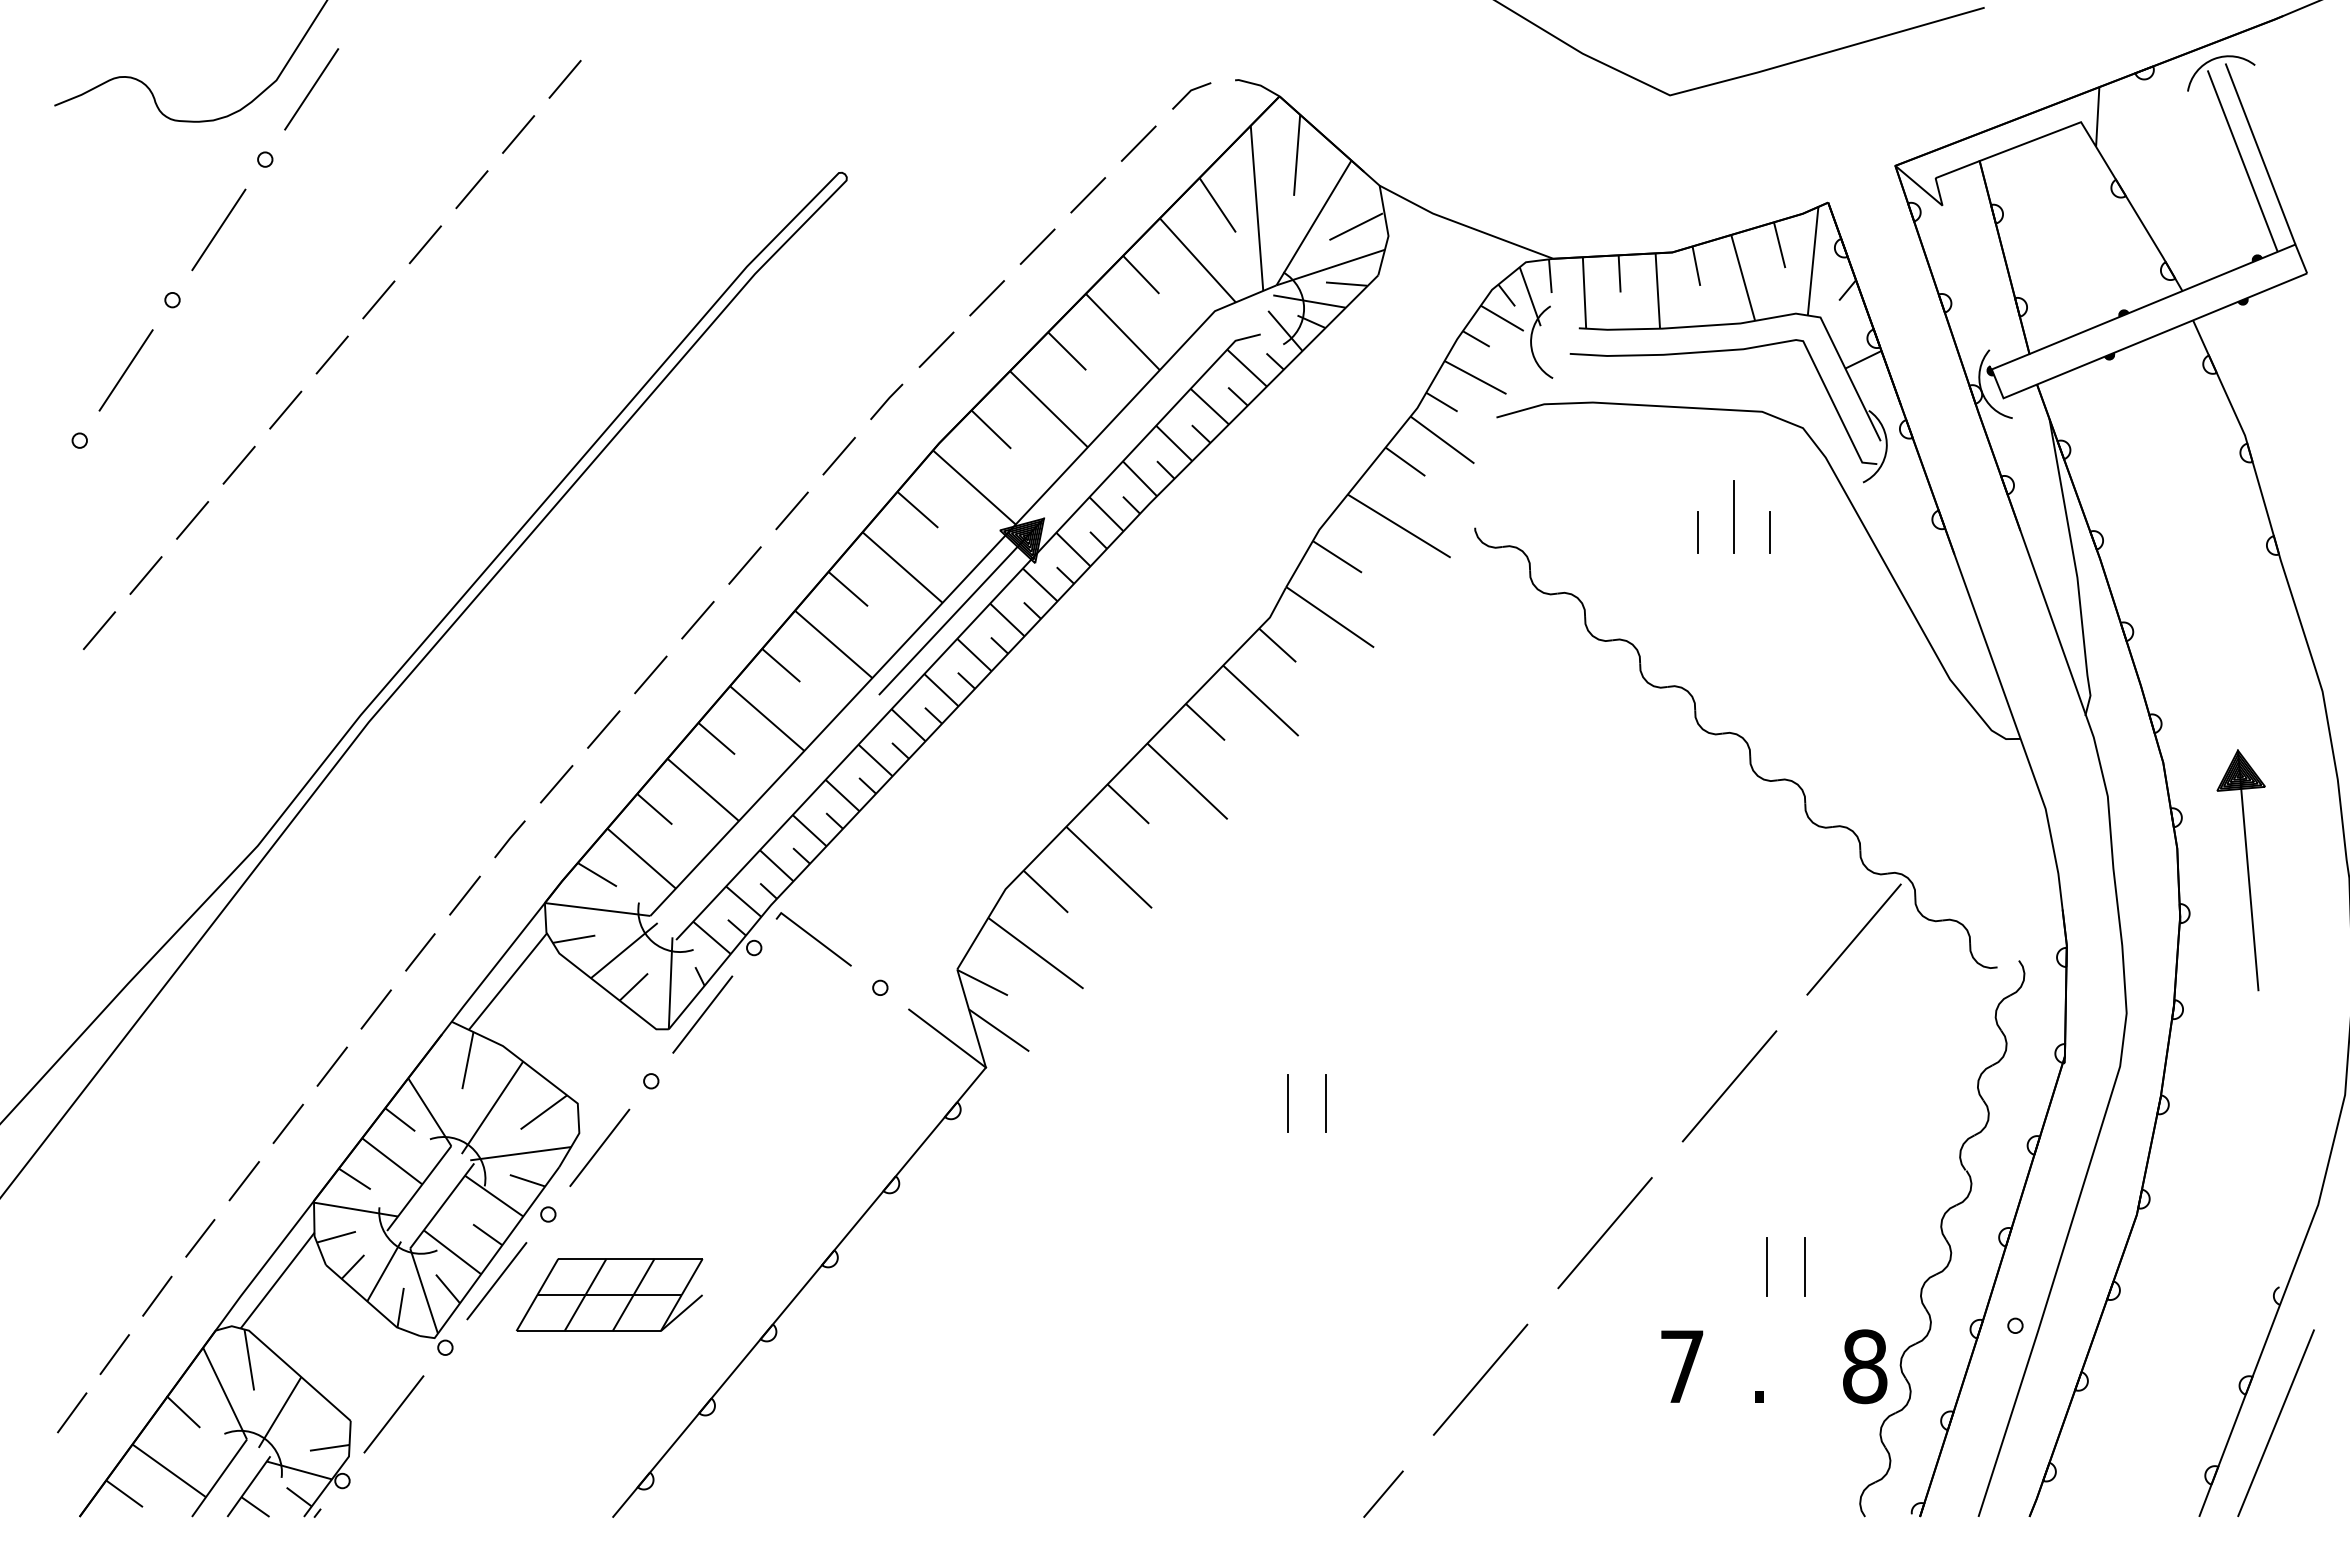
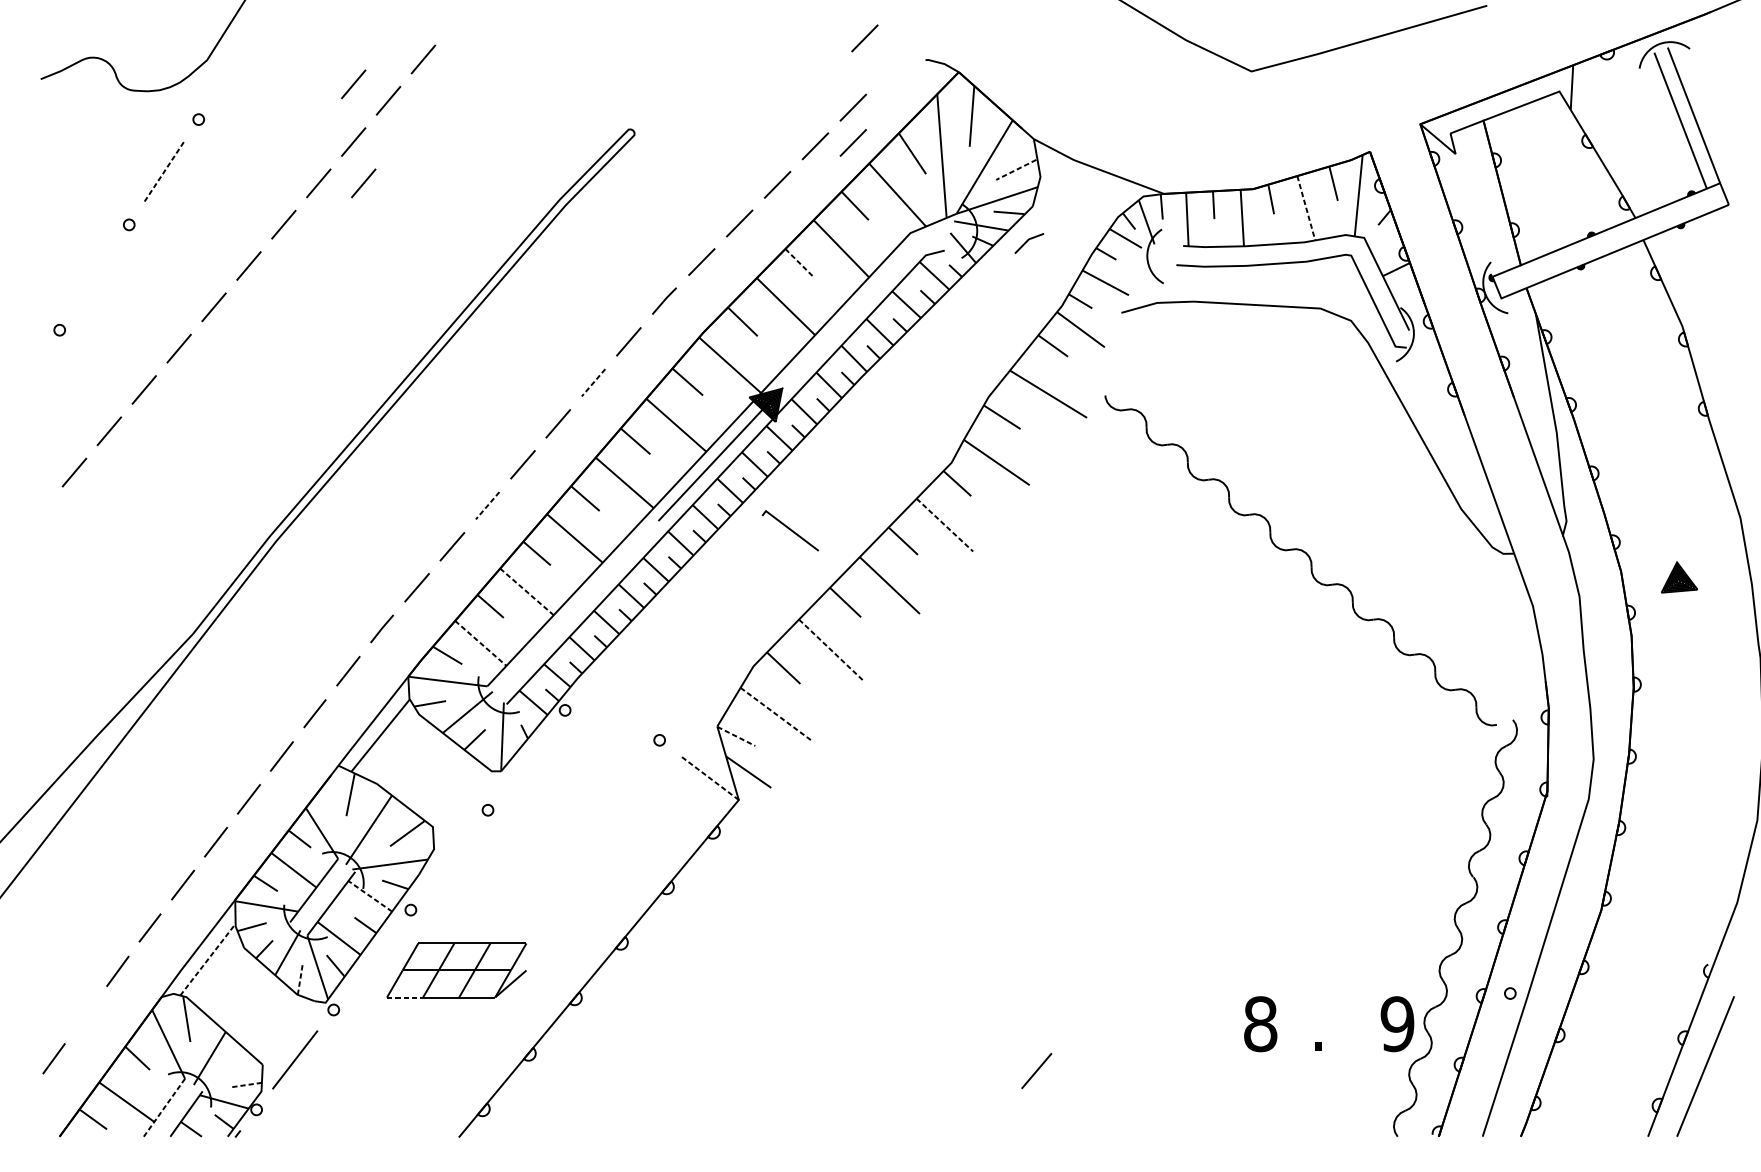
line: (1154, 51) -> (865, 38), added
line: (311, 89) -> (233, 67), removed
line: (1189, 93) -> (1027, 241), moved
line: (471, 112) -> (353, 84), added
line: (1138, 190) -> (853, 142), added
line: (1356, 226) -> (1016, 169), solid -> dashed
line: (218, 230) -> (163, 172), solid -> dashed
line: (484, 244) -> (363, 183), added
line: (1743, 277) -> (1306, 207), solid -> dashed
line: (1067, 351) -> (799, 263), solid -> dashed
line: (125, 370) -> (94, 277), removed
line: (791, 511) -> (593, 383), solid -> dashed
line: (1733, 516) -> (1299, 387), removed
line: (1698, 532) -> (1272, 399), removed
line: (1769, 532) -> (1326, 399), removed
line: (650, 675) -> (487, 506), solid -> dashed
line: (1260, 700) -> (944, 524), solid -> dashed
line: (703, 790) -> (527, 592), solid -> dashed
line: (641, 858) -> (480, 643), solid -> dashed
line: (1109, 867) -> (831, 650), solid -> dashed
line: (2247, 870) -> (1684, 652), removed
line: (813, 938) -> (790, 530), moved
line: (1853, 939) -> (1388, 704), removed
line: (1036, 953) -> (776, 714), solid -> dashed
line: (983, 982) -> (736, 736), solid -> dashed
line: (702, 1014) -> (526, 760), removed
line: (947, 1038) -> (710, 778), solid -> dashed
line: (1729, 1086) -> (1296, 814), removed
line: (1287, 1103) -> (964, 826), removed
line: (1325, 1103) -> (993, 826), removed
line: (599, 1147) -> (449, 859), removed
line: (494, 1196) -> (370, 896), solid -> dashed
line: (1604, 1233) -> (1202, 924), removed
line: (1766, 1266) -> (1323, 949), removed
line: (1805, 1266) -> (1352, 949), removed
line: (277, 1280) -> (207, 959), solid -> dashed
line: (496, 1281) -> (372, 960), removed
line: (400, 1307) -> (300, 979), solid -> dashed
line: (541, 1331) -> (405, 997), solid -> dashed
line: (114, 1354) -> (85, 1015), removed
text: (1682, 1366) -> (1260, 1024), 7 -> 8
text: (1864, 1366) -> (1397, 1024), 8 -> 9
line: (1480, 1379) -> (1109, 1033), removed
line: (329, 1447) -> (246, 1084), solid -> dashed
line: (219, 1477) -> (164, 1107), solid -> dashed
line: (1383, 1493) -> (1036, 1070), moved

